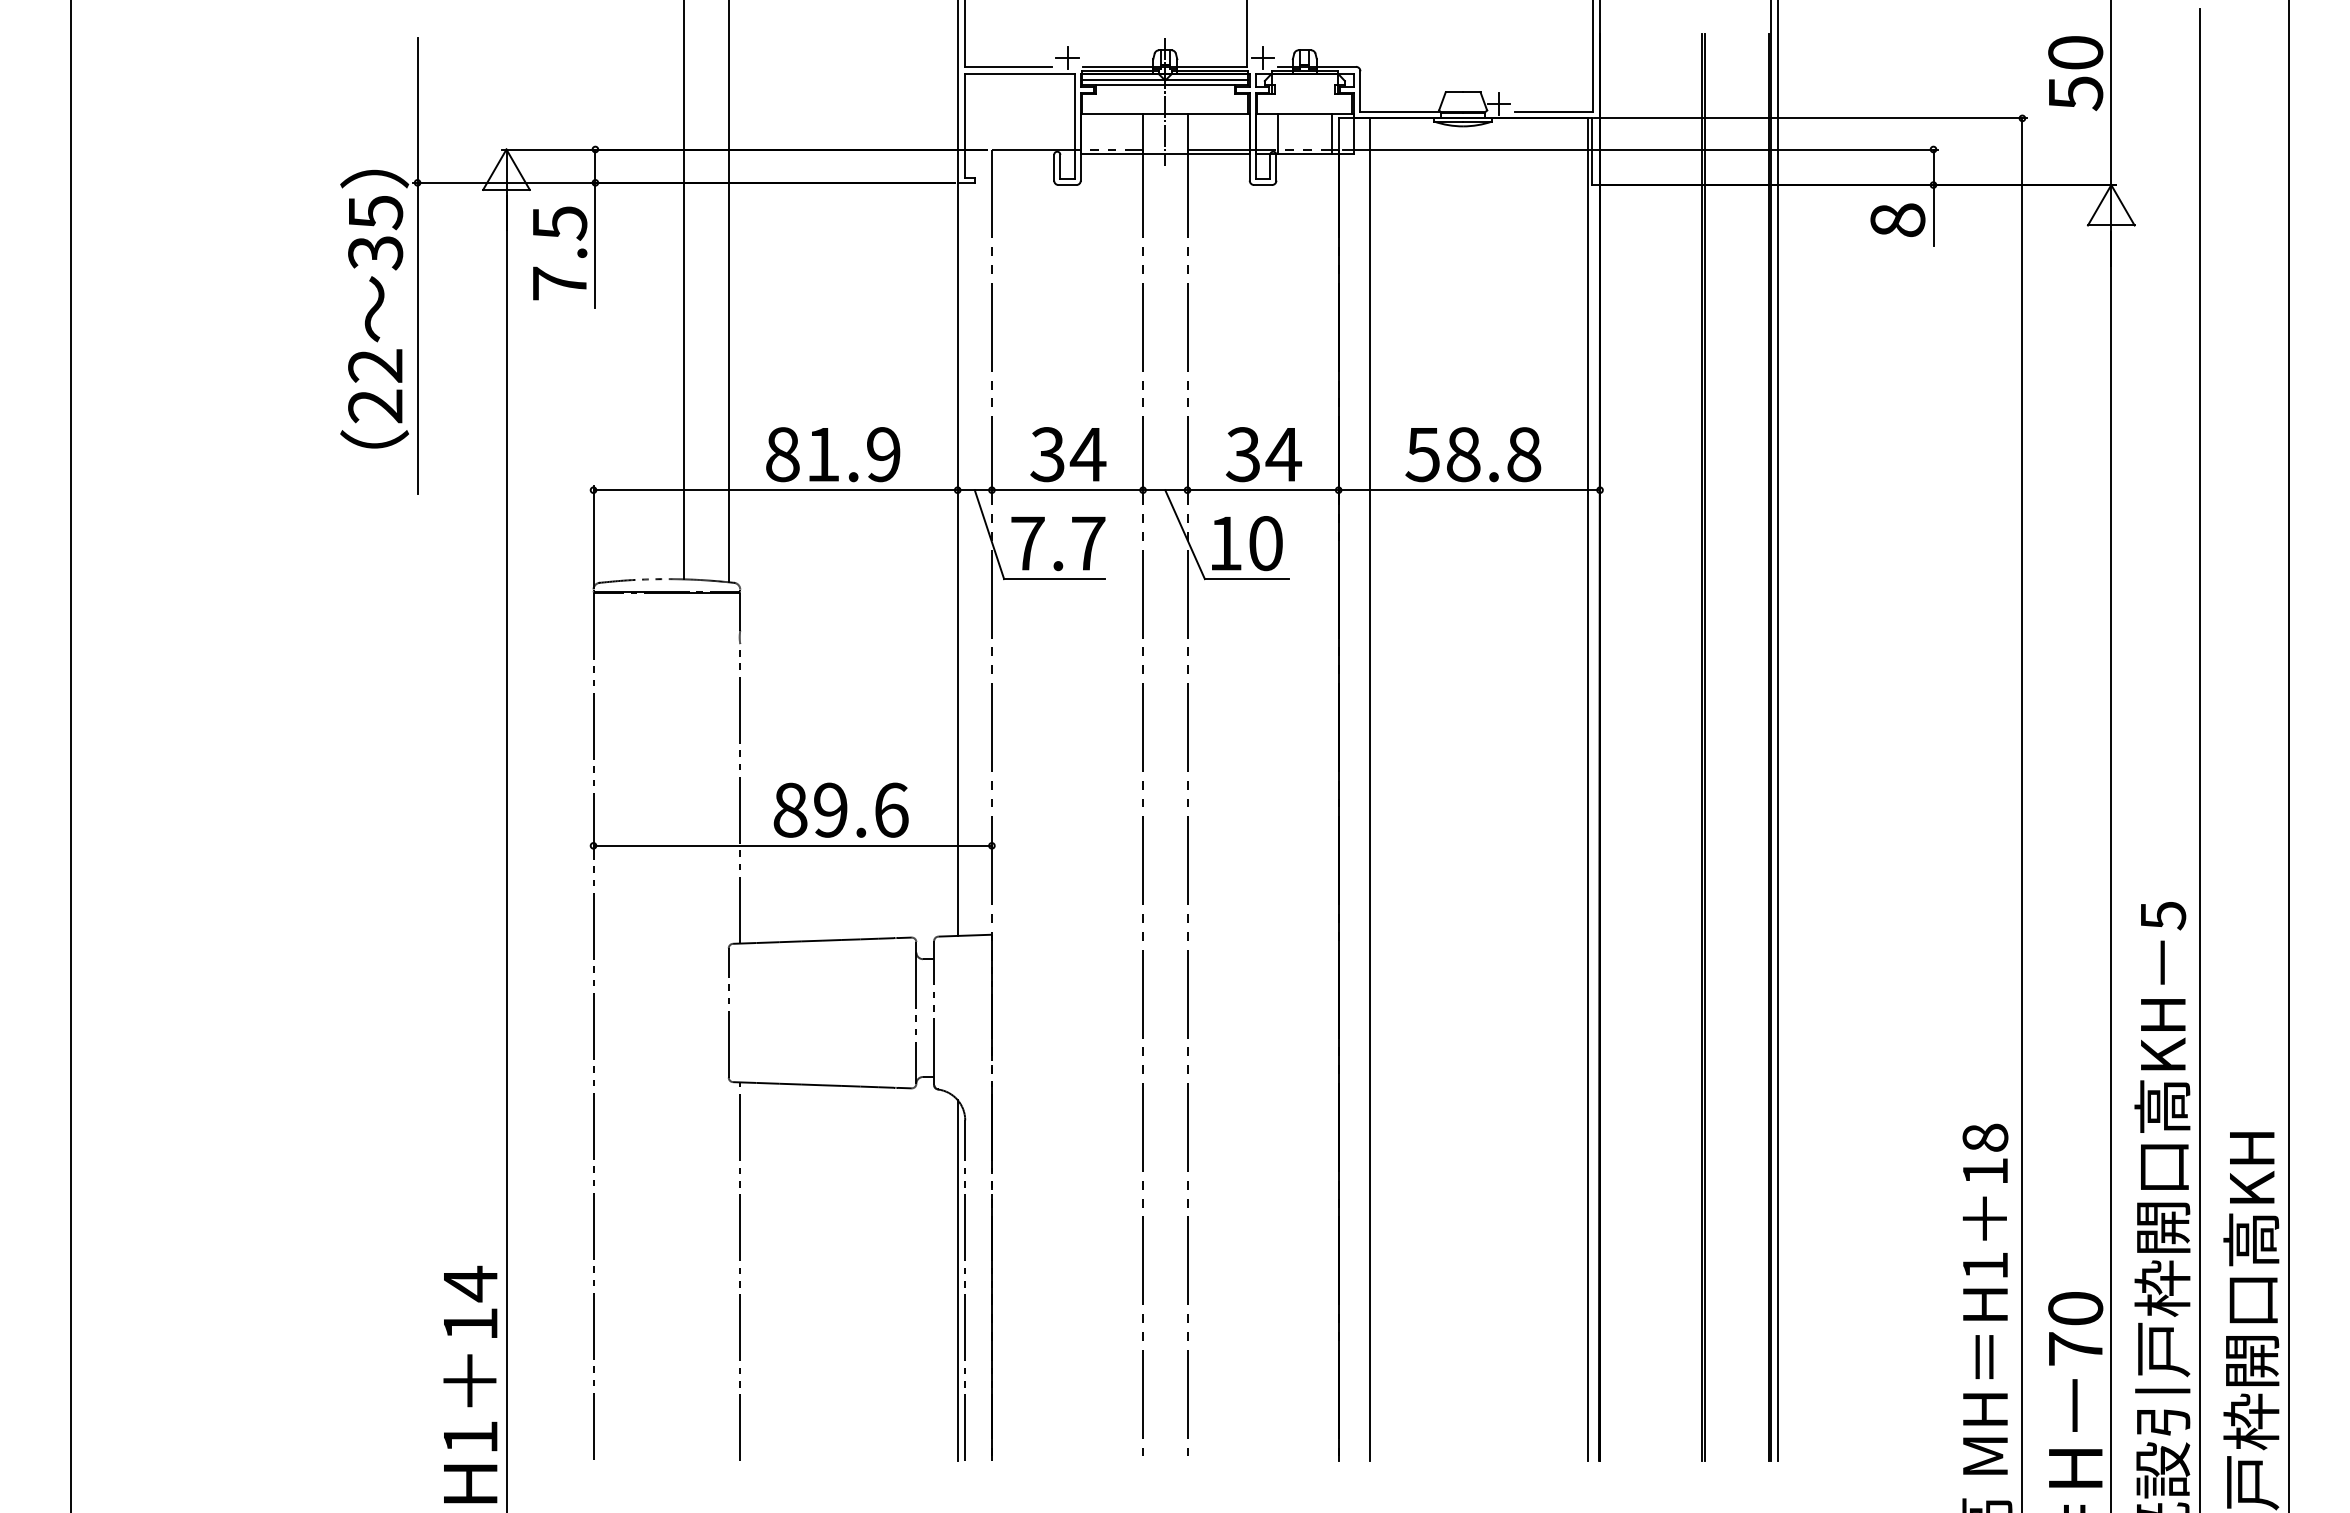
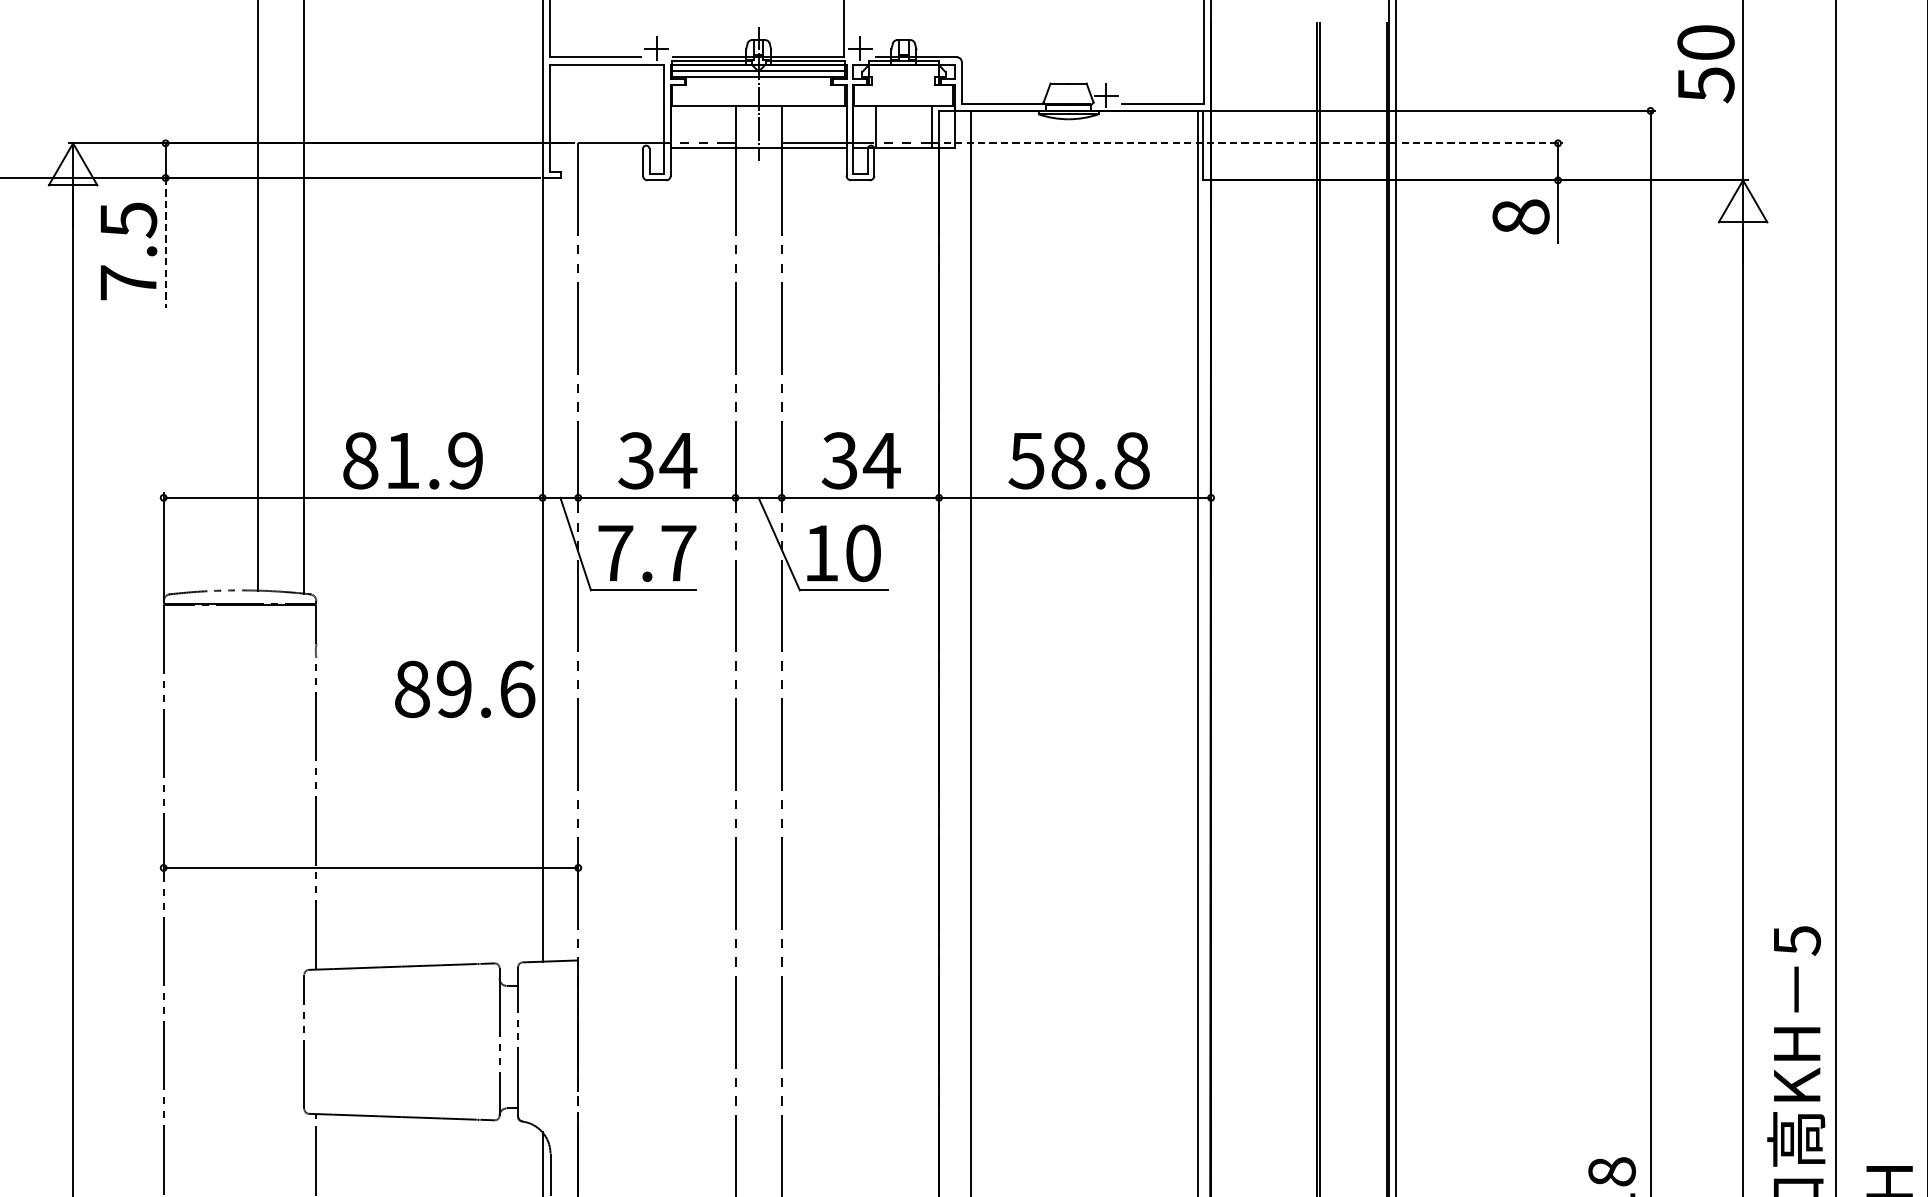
line: (1641, 149) -> (1254, 143), solid -> dashed
line: (595, 245) -> (165, 243), solid -> dashed
text: (840, 809) -> (464, 688), moved

